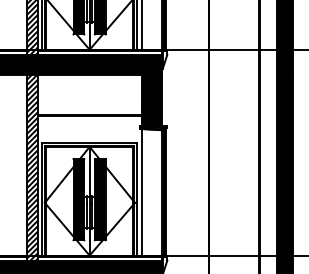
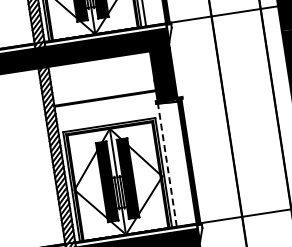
line: (141, 191) -> (166, 164), solid -> dashed

